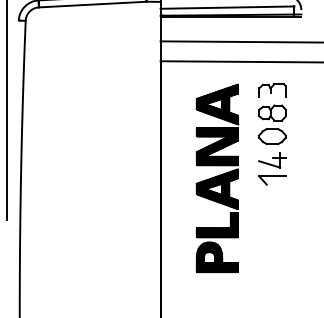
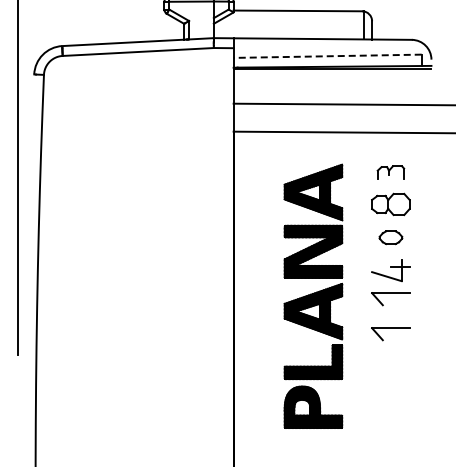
line: (227, 7) -> (327, 56), solid -> dashed
part: (272, 90) -> (390, 172), size x0.7
part: (272, 136) -> (390, 237), size x0.6
part: (272, 205) -> (390, 334), added

